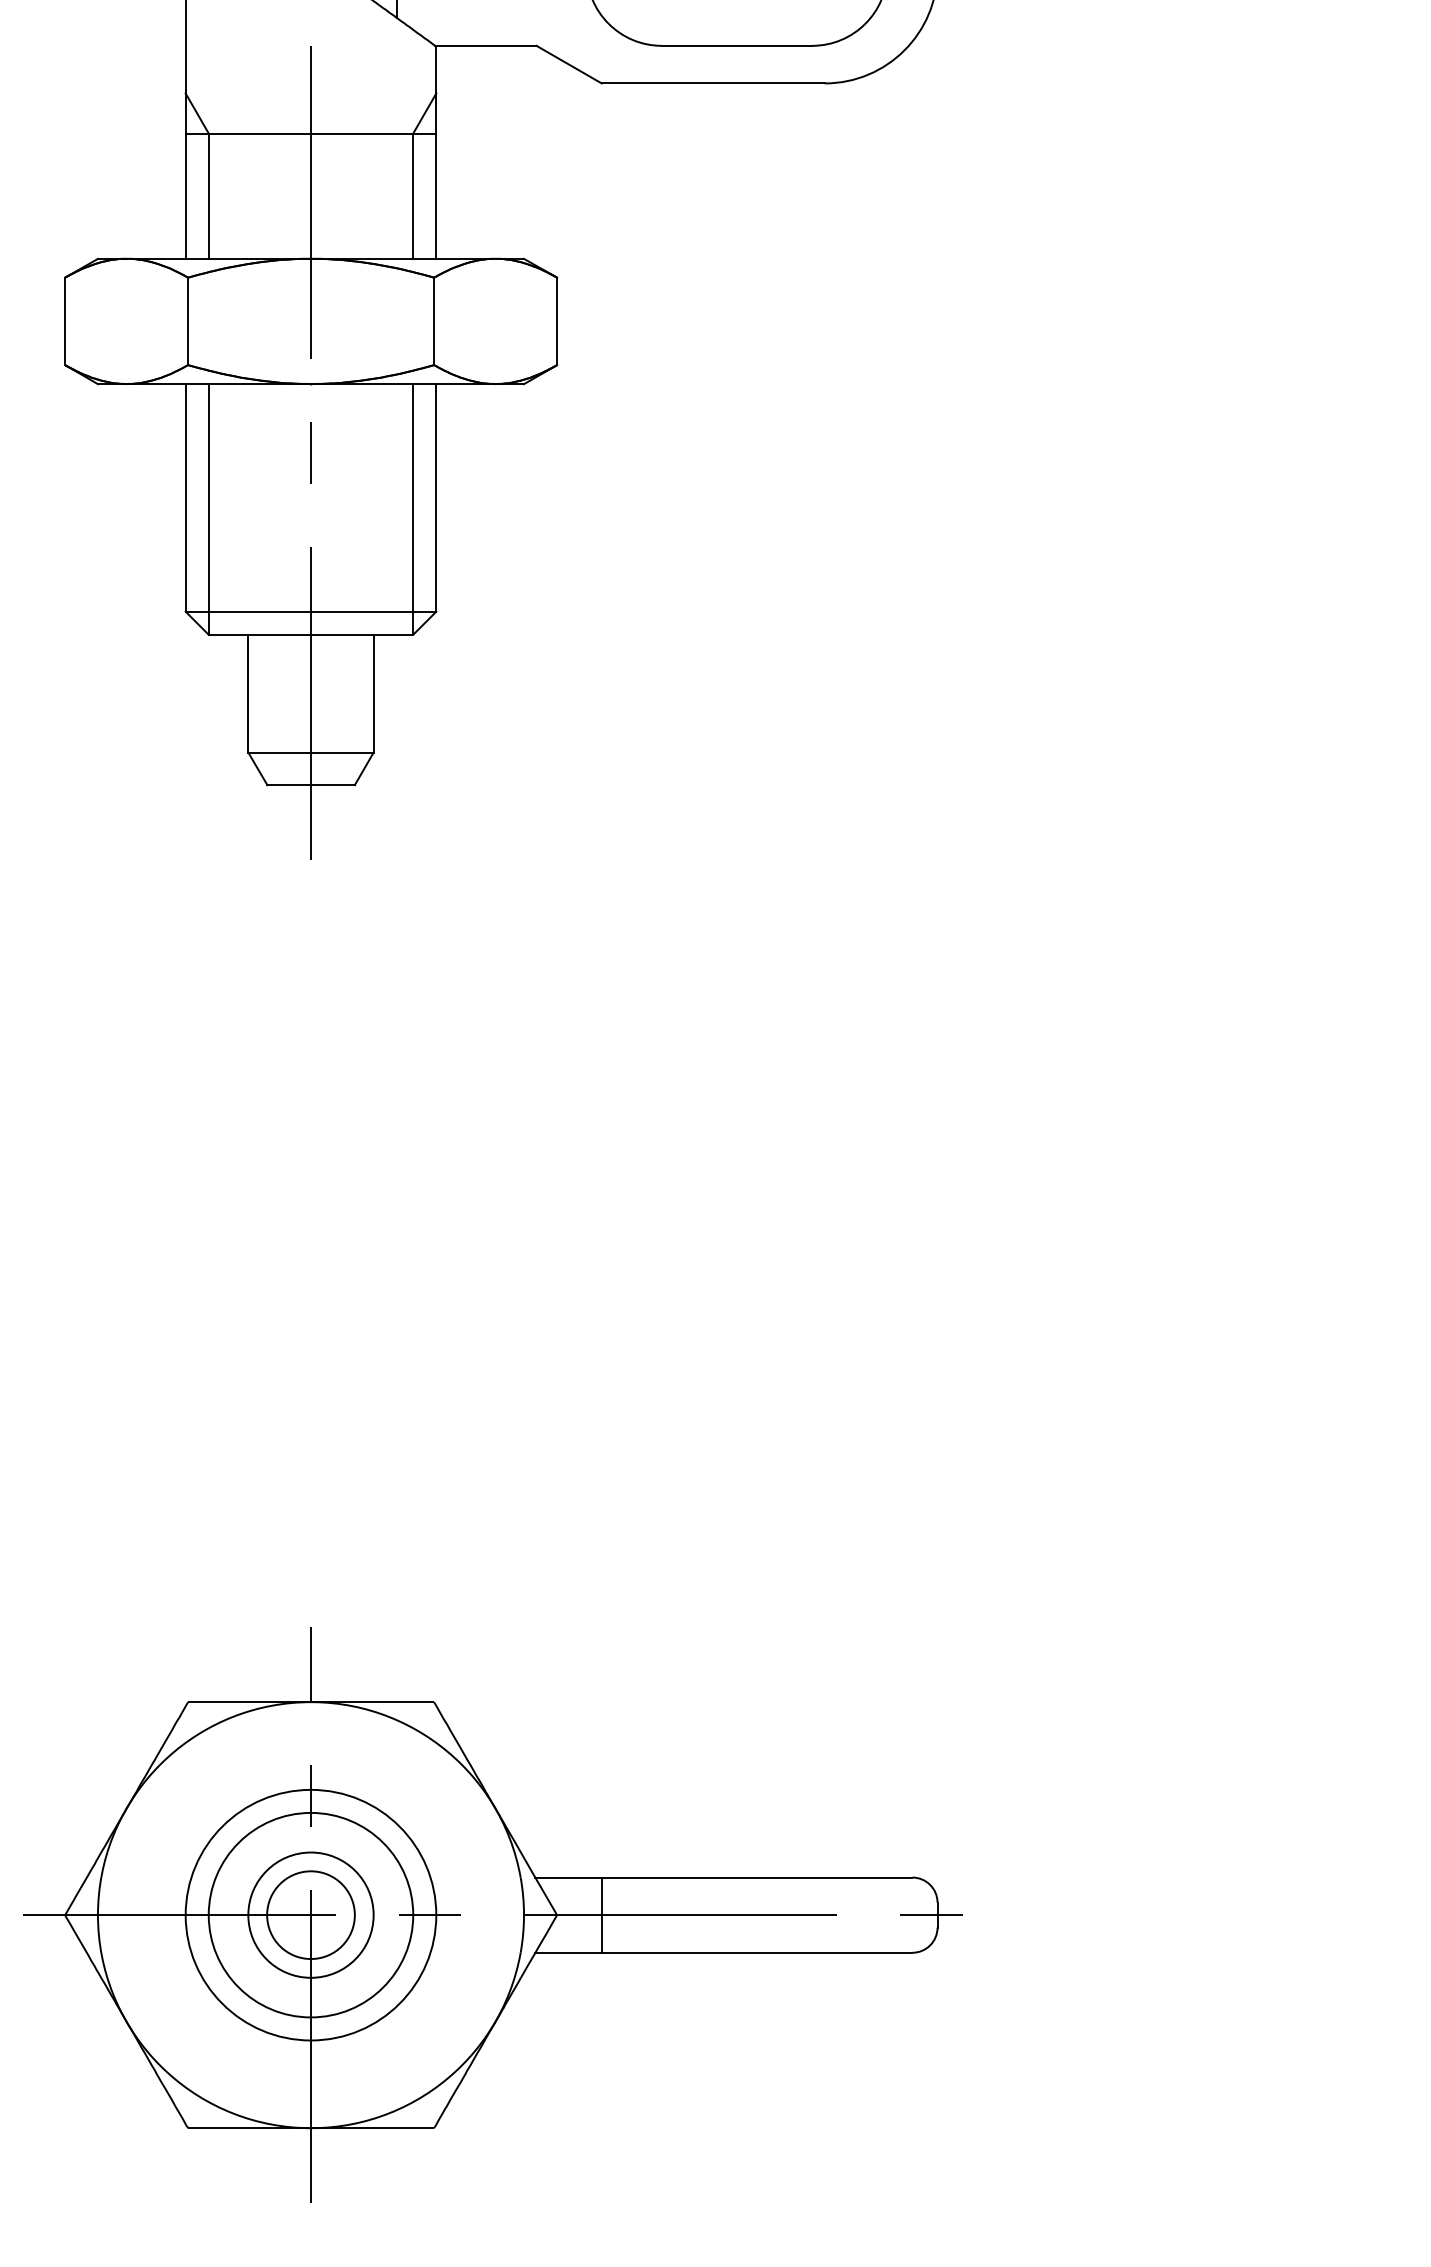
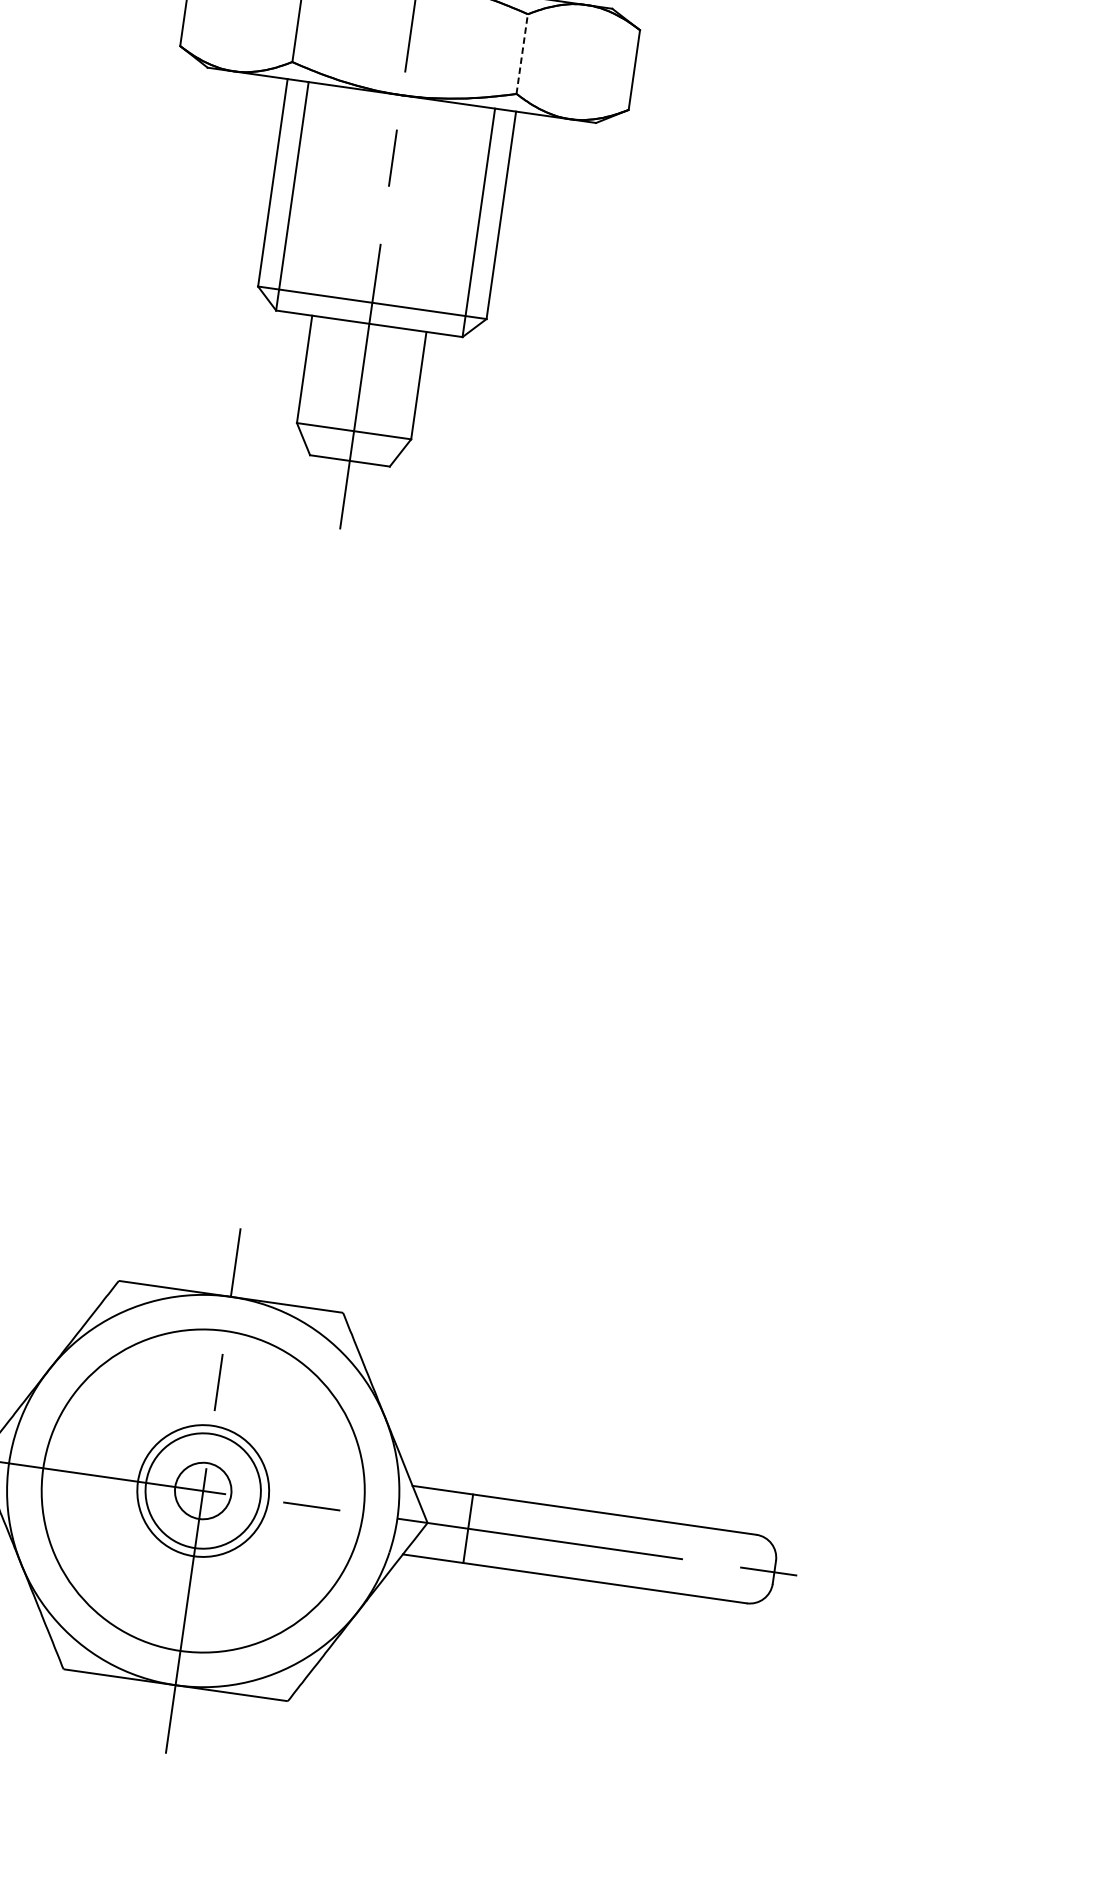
line: (434, 321) -> (522, 54), solid -> dashed
circle: (310, 1914) -> (202, 1490), size x0.7
circle: (310, 1914) -> (202, 1490), size x1.4
circle: (310, 1915) -> (202, 1491), size x0.7

